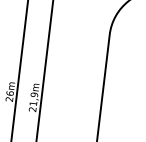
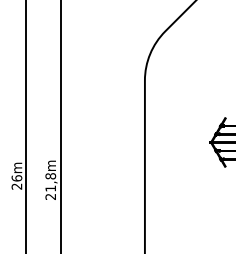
text: (34, 94) -> (50, 176), 21,9m -> 21,8m

